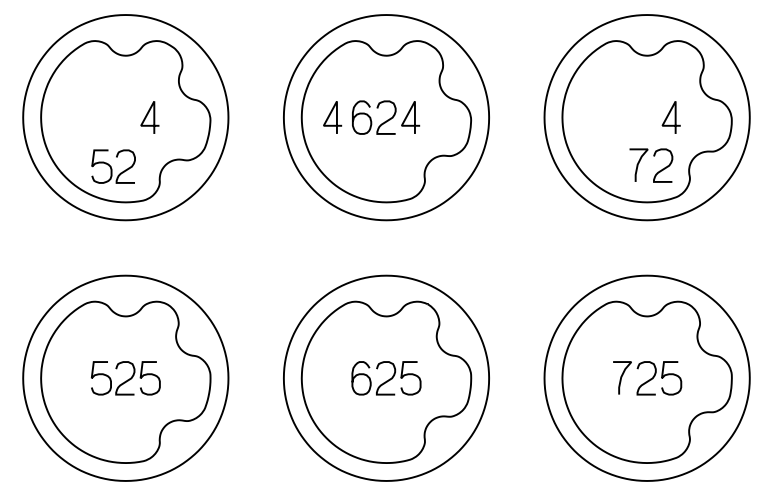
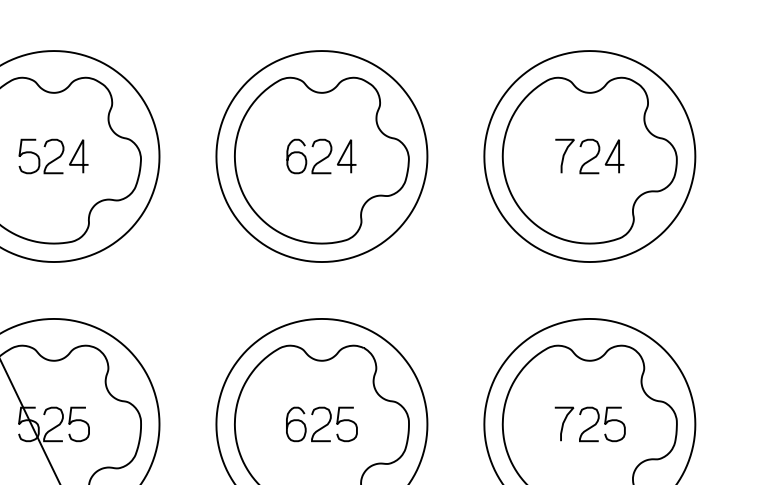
line: (330, 115) -> (264, 154), removed
part: (653, 156) -> (579, 147), moved
part: (113, 166) -> (41, 156), moved

